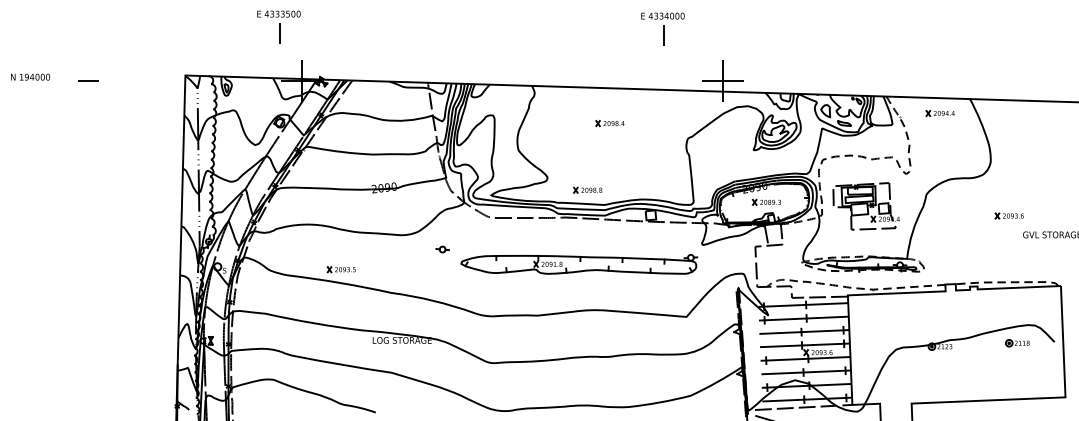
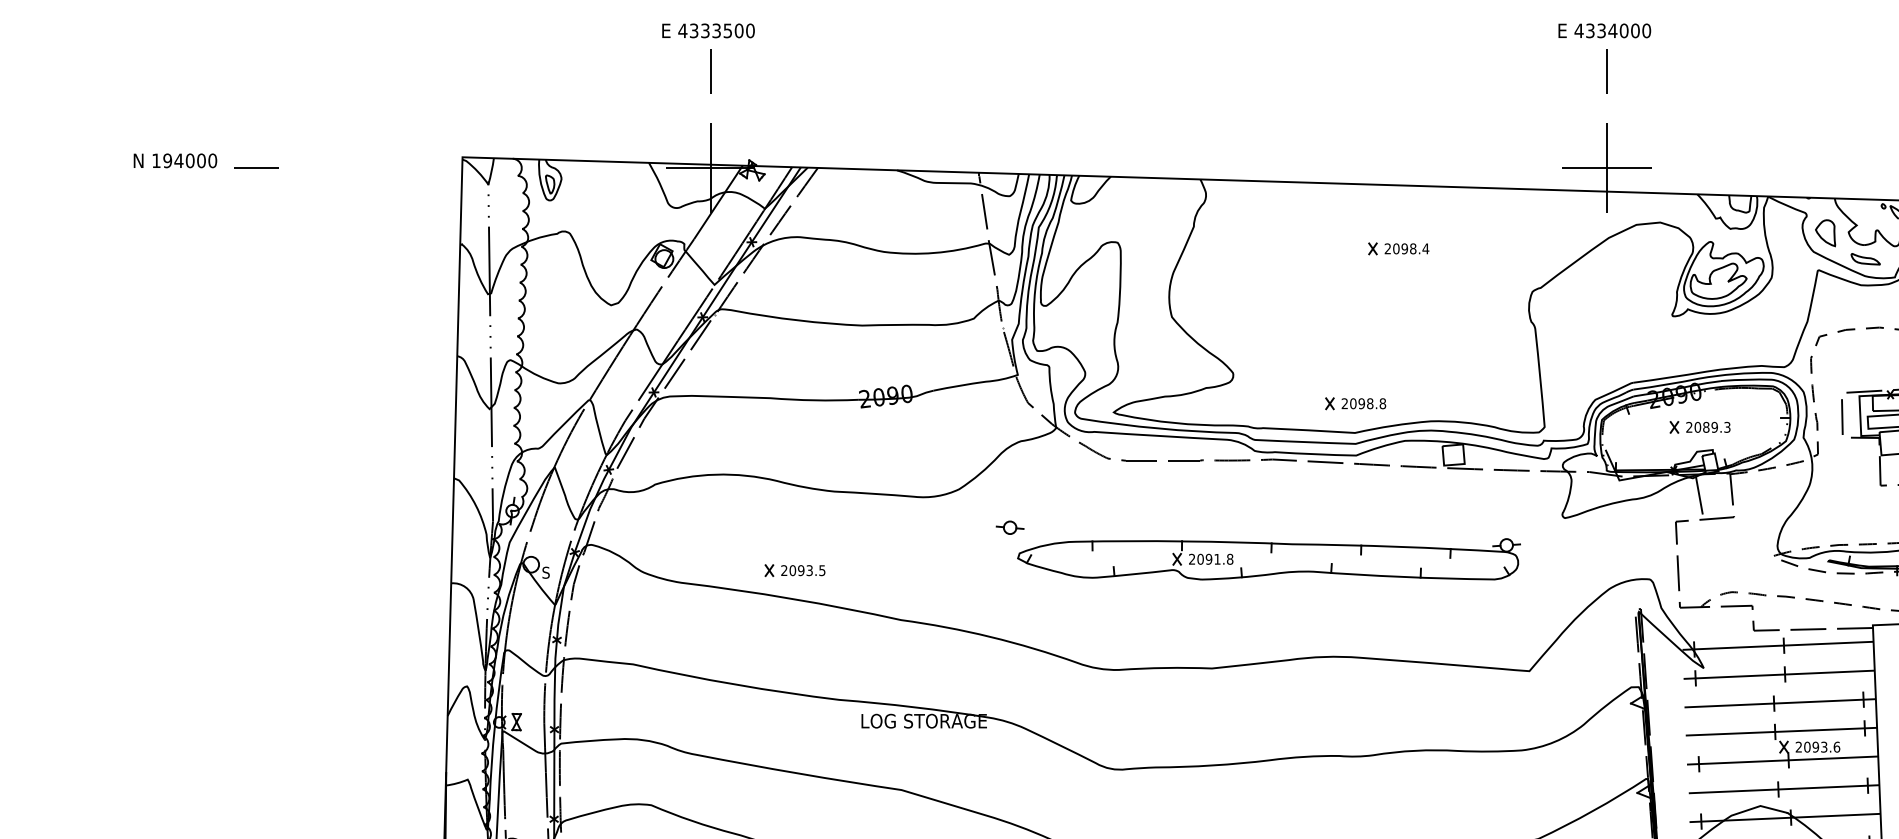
part: (278, 26) -> (707, 57), moved
part: (662, 28) -> (1603, 57), moved
text: (30, 76) -> (175, 159), moved
part: (609, 123) -> (1397, 248), moved
part: (587, 189) -> (1354, 402), moved
part: (579, 264) -> (1269, 559), moved

